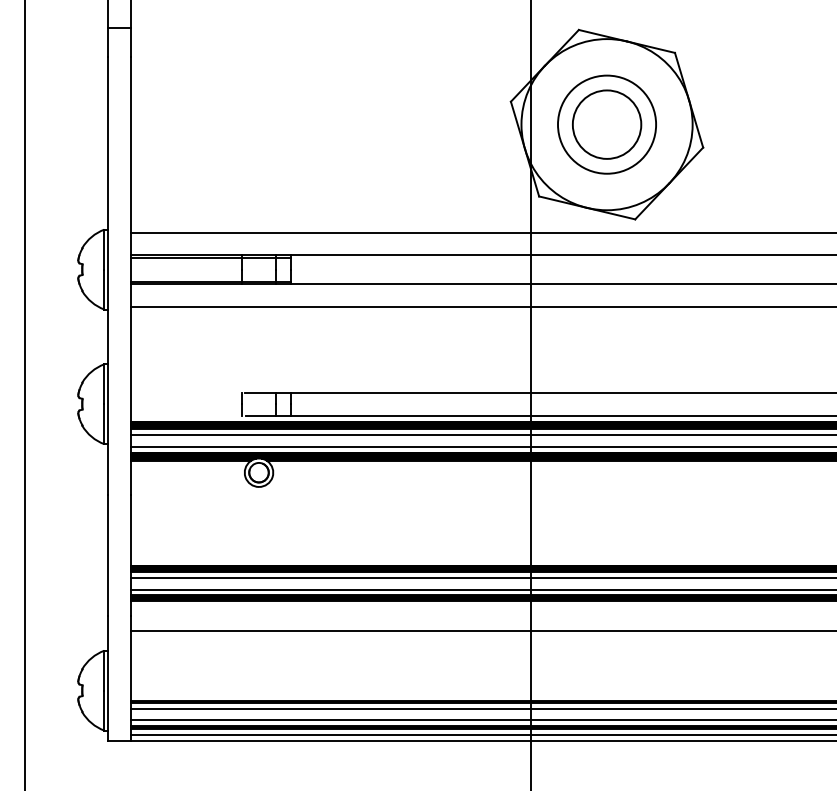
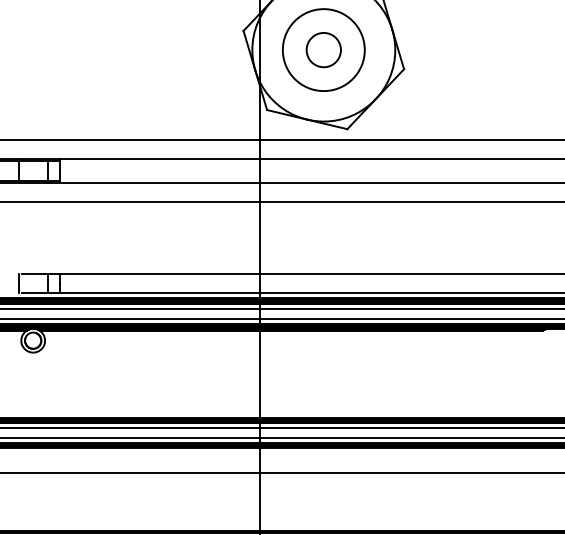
circle: (606, 124) -> (323, 49), size x0.6

